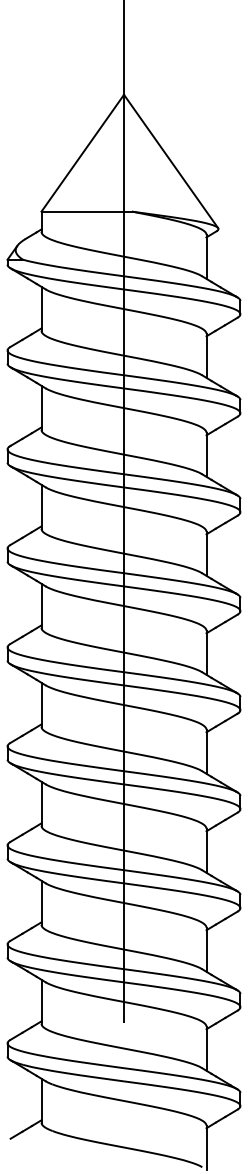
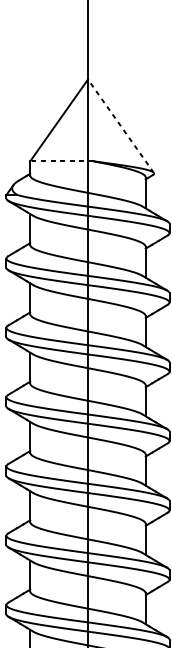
line: (171, 161) -> (121, 126), solid -> dashed
line: (86, 211) -> (61, 161), solid -> dashed

